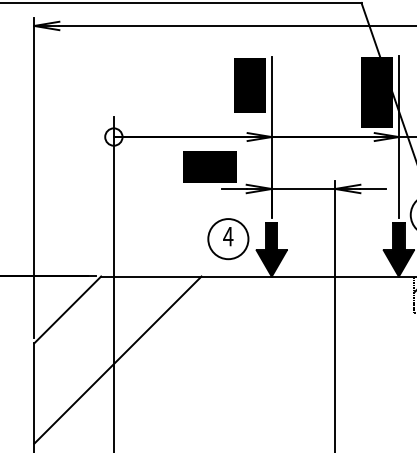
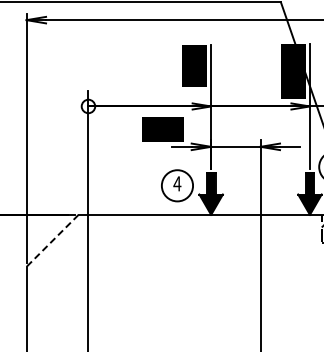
line: (67, 309) -> (52, 240), solid -> dashed
line: (117, 359) -> (91, 279), removed

